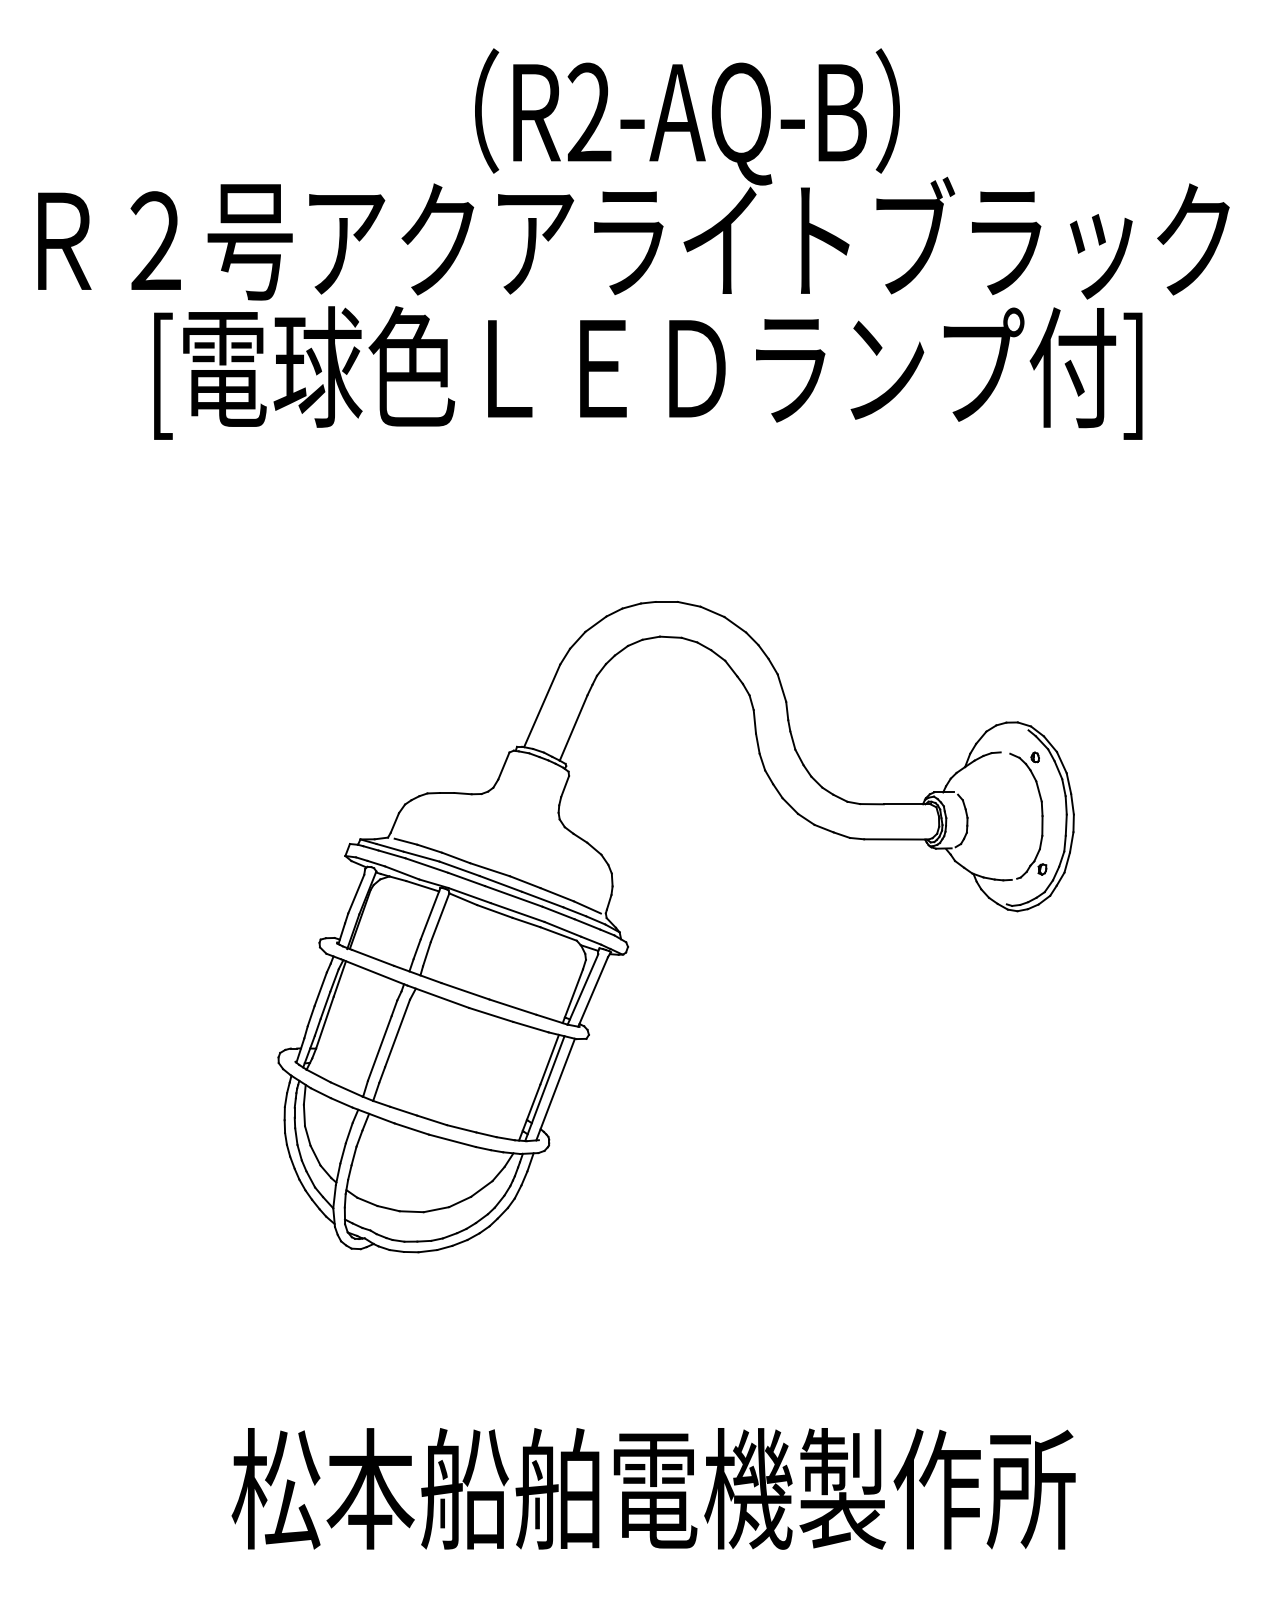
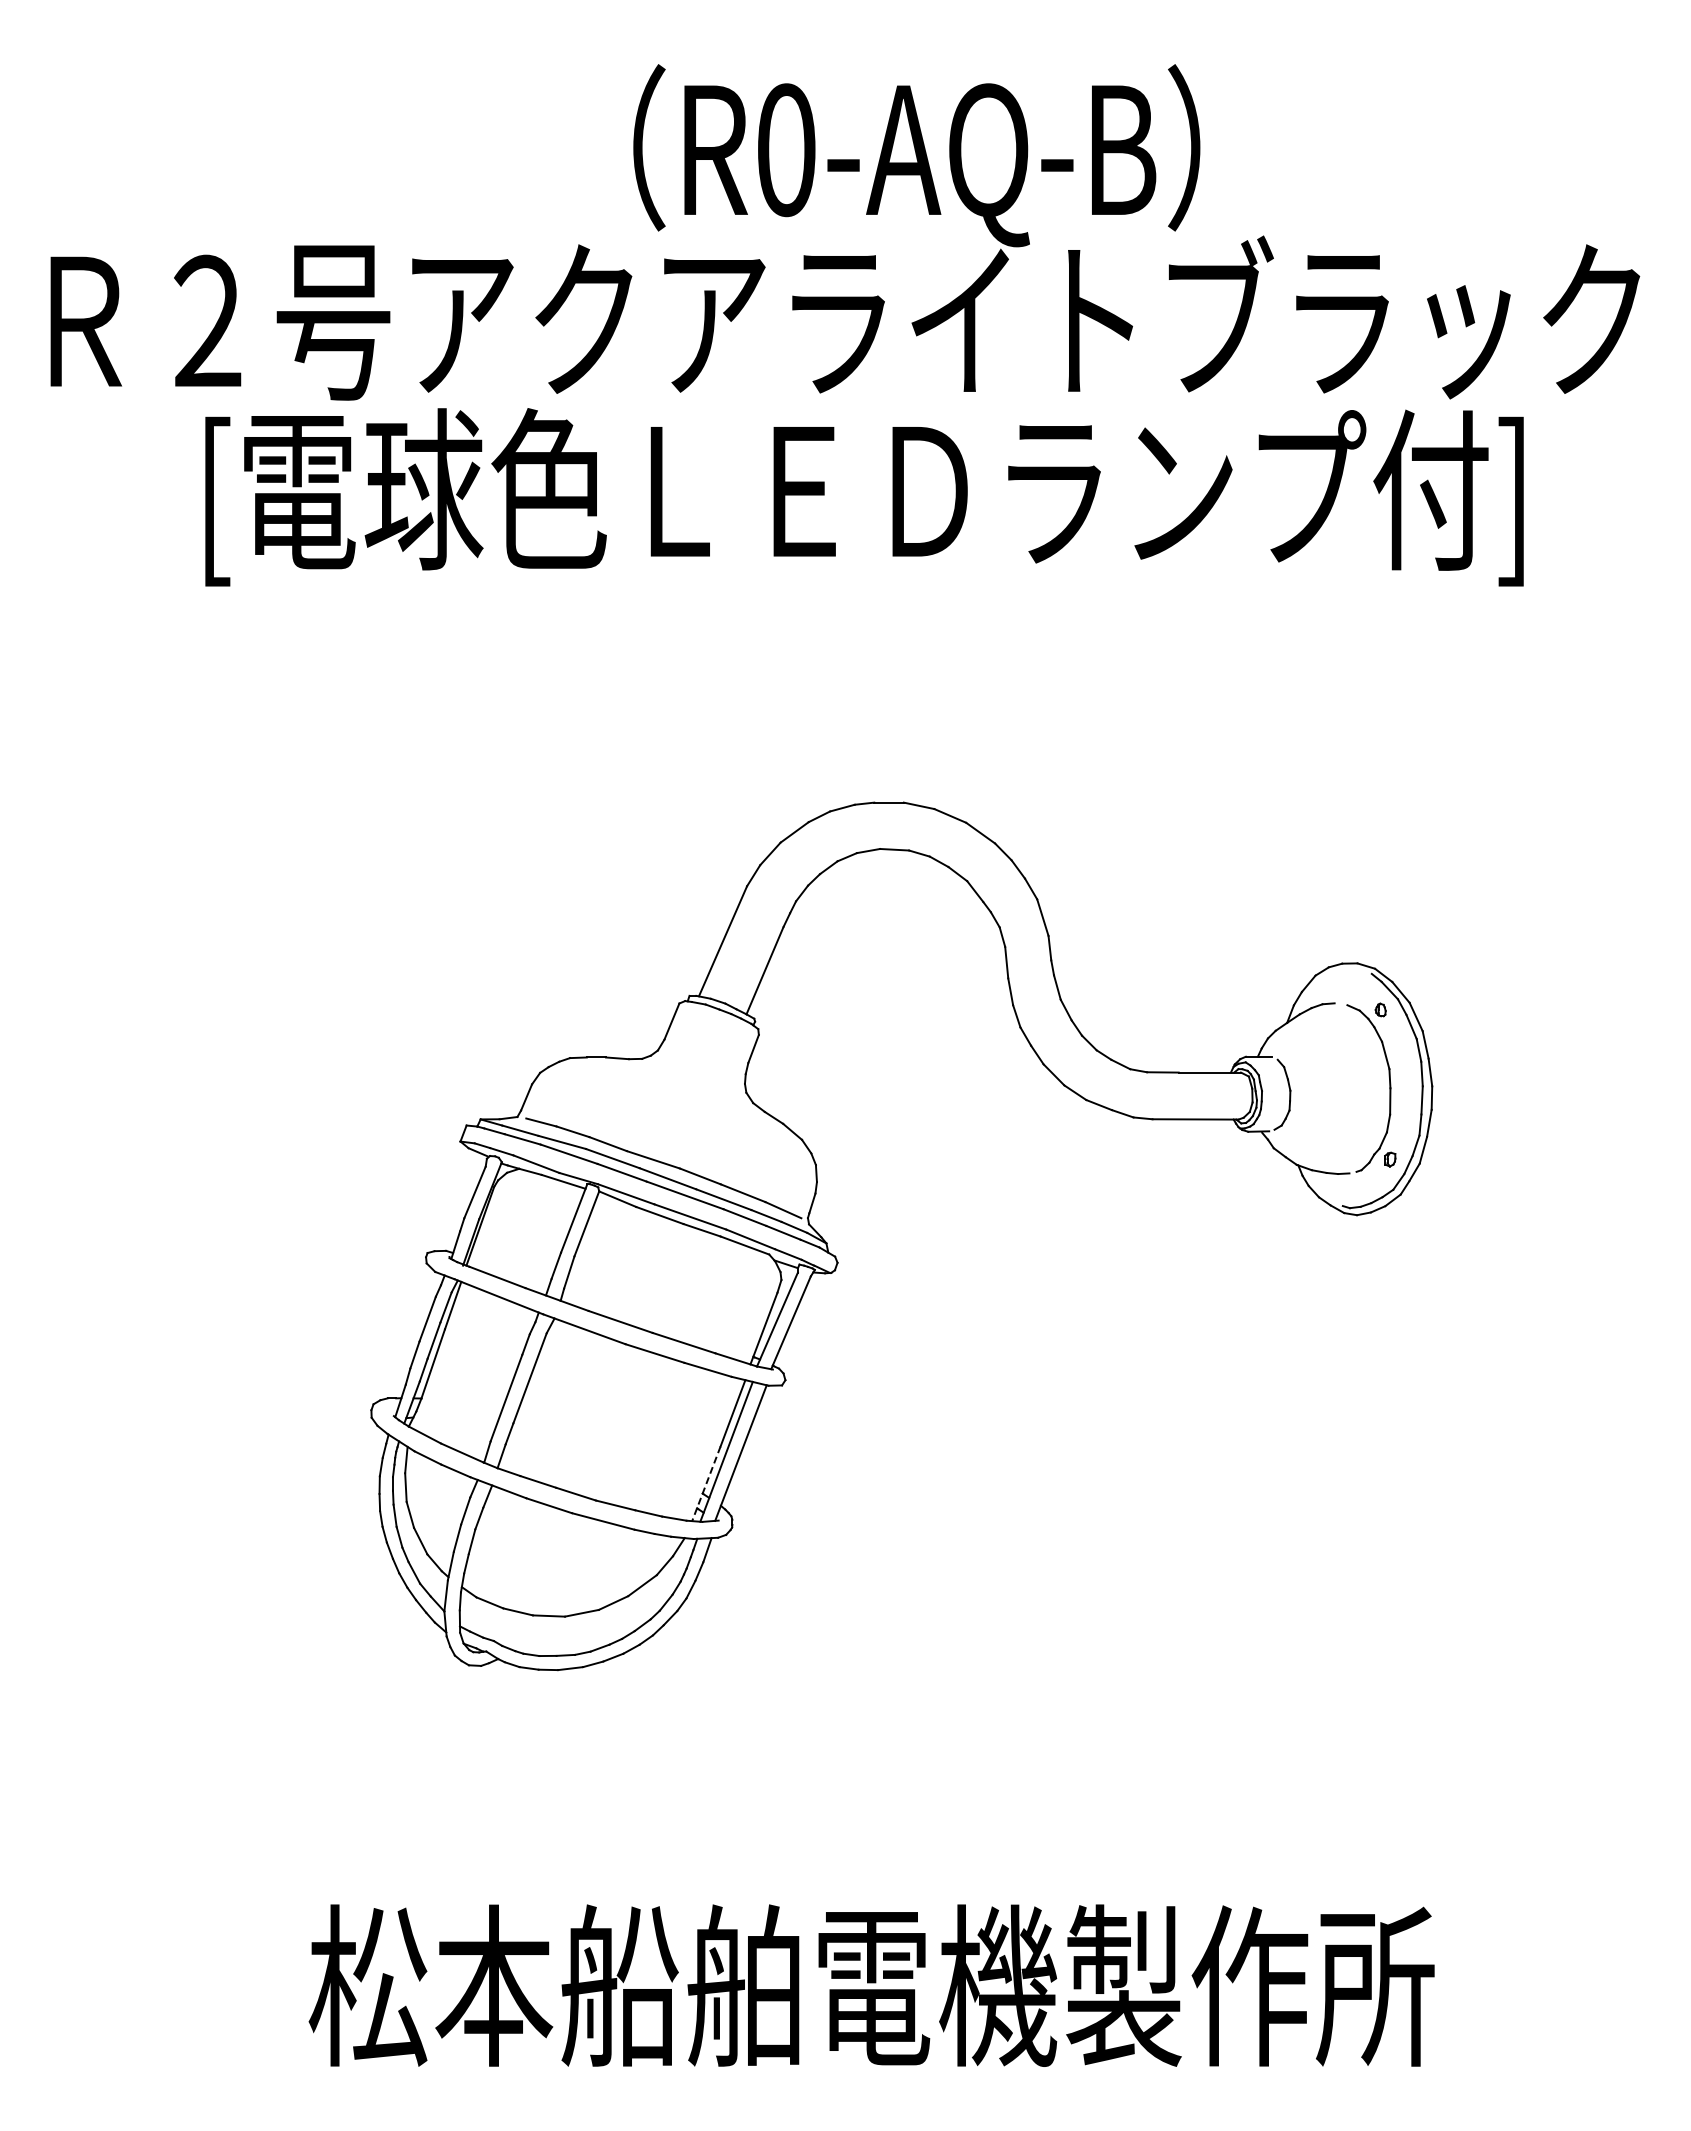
text: (589, 113) -> (786, 150), R2-AQ-B -> R0-AQ-B
line: (529, 1112) -> (706, 1483), solid -> dashed

